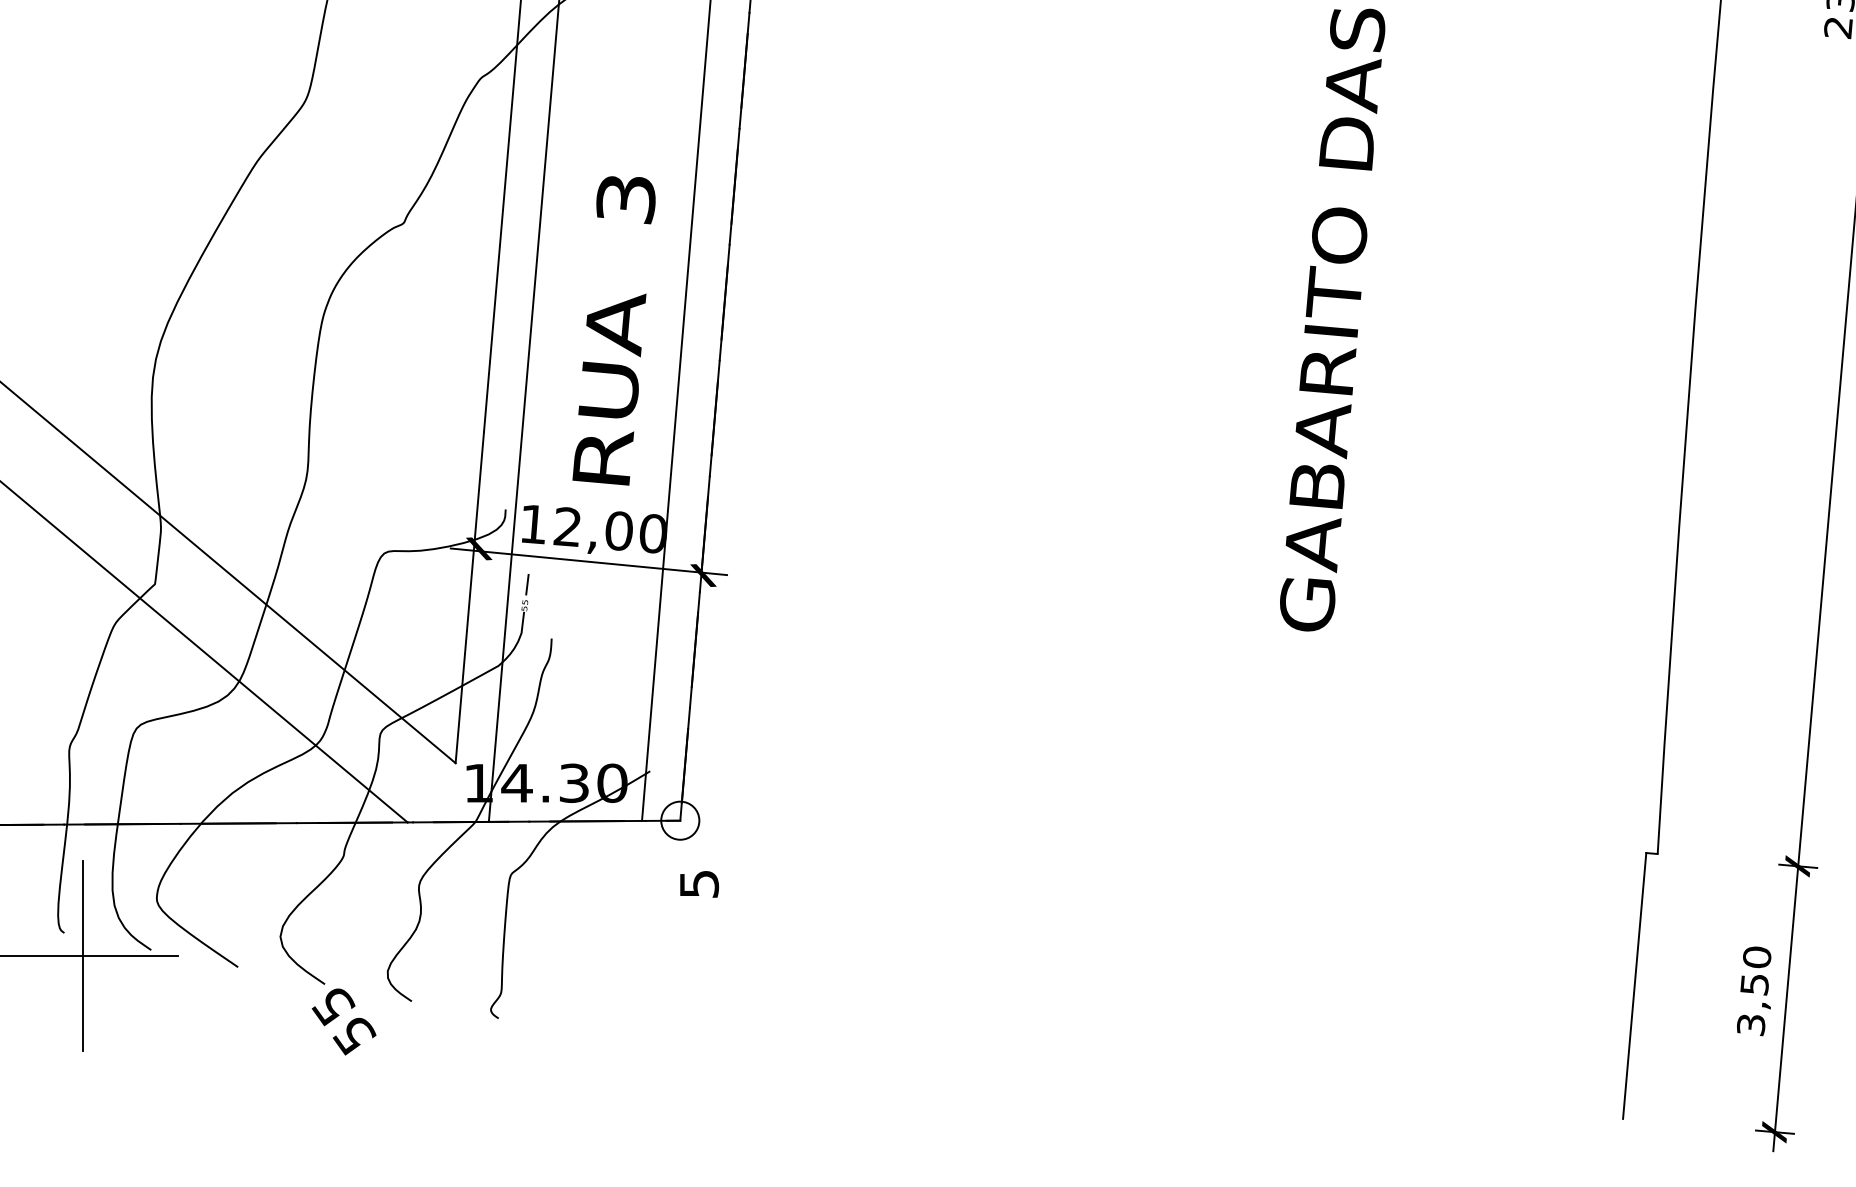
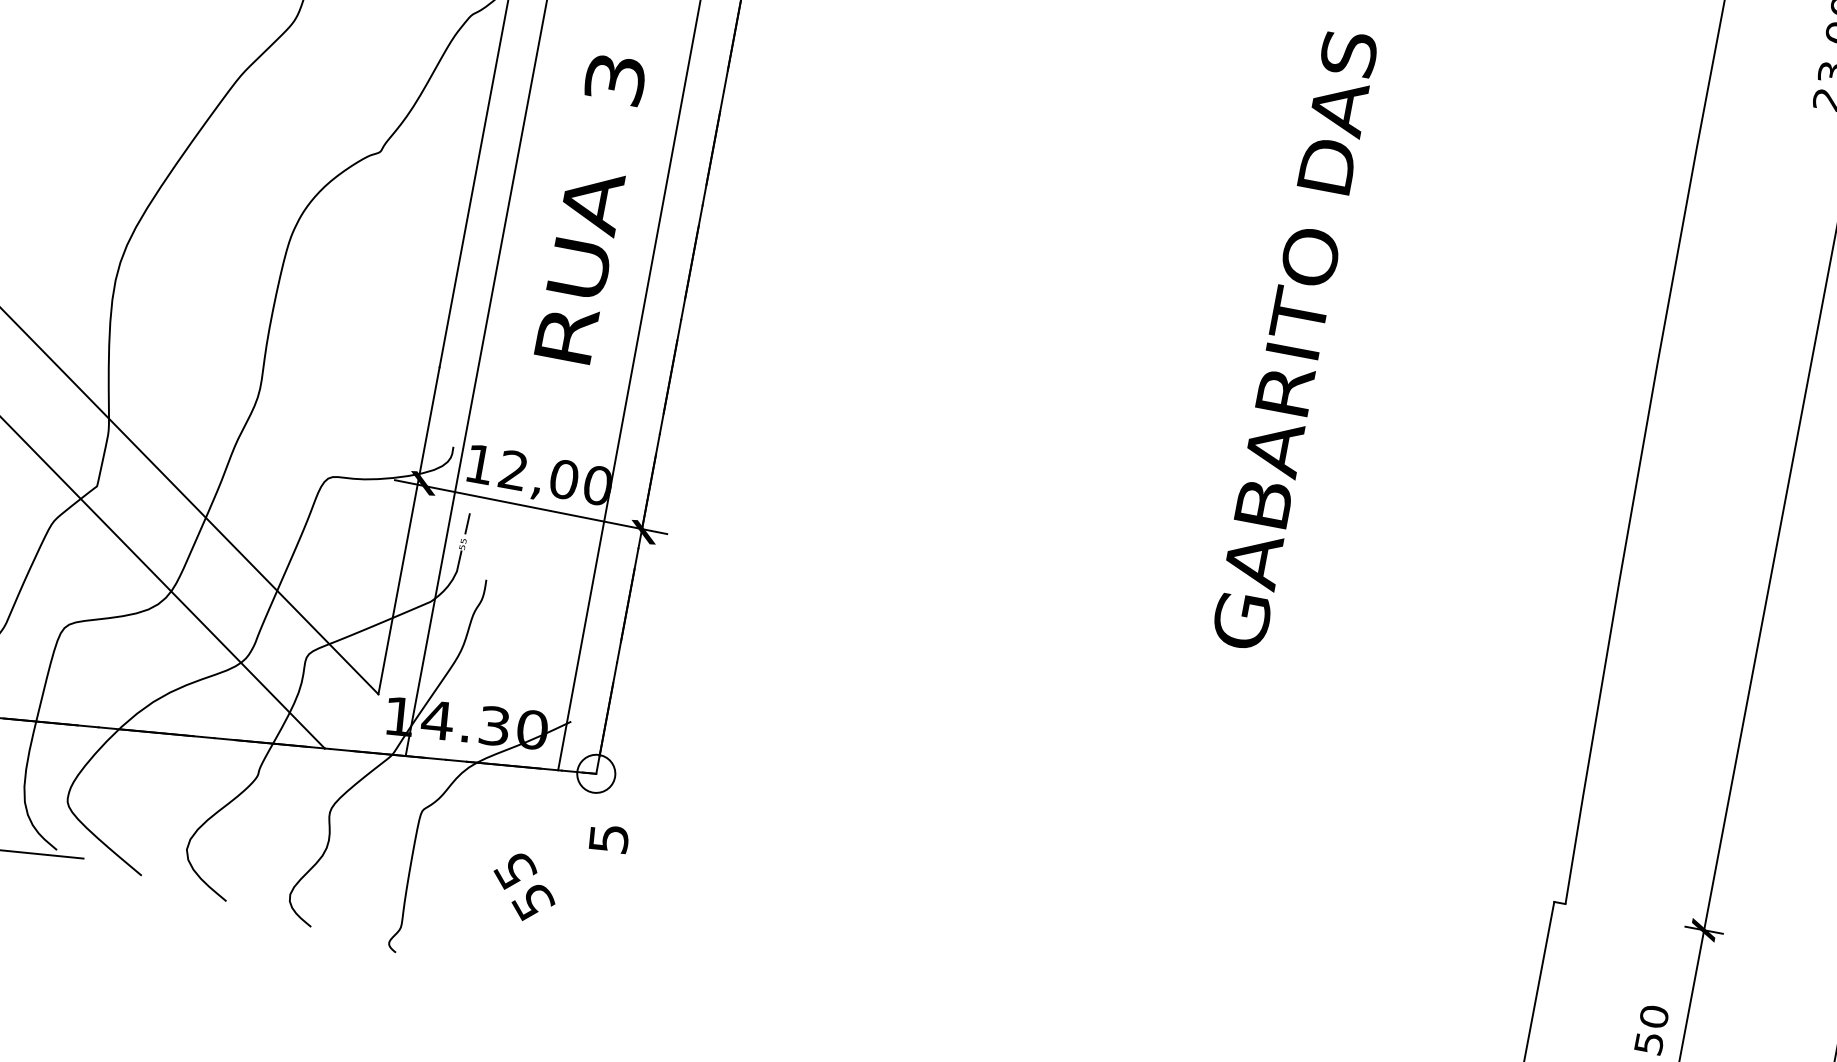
text: (613, 330) -> (589, 209), moved
text: (343, 1021) -> (523, 887), moved

